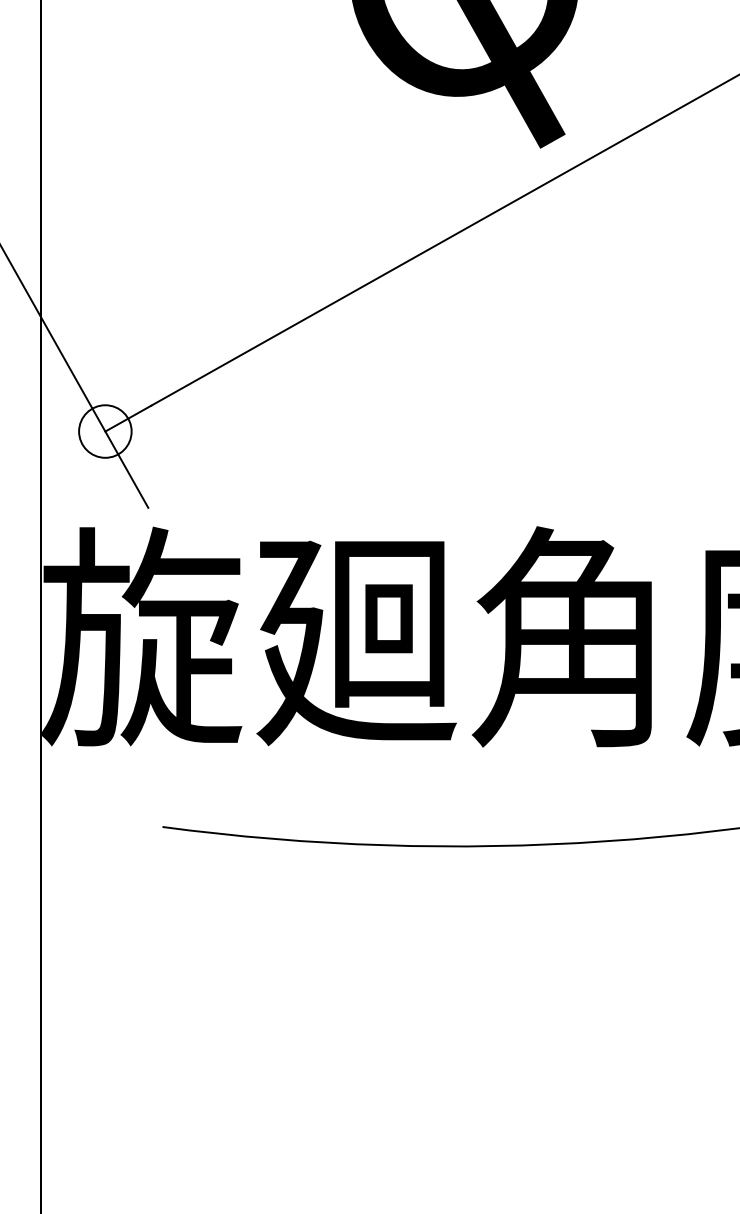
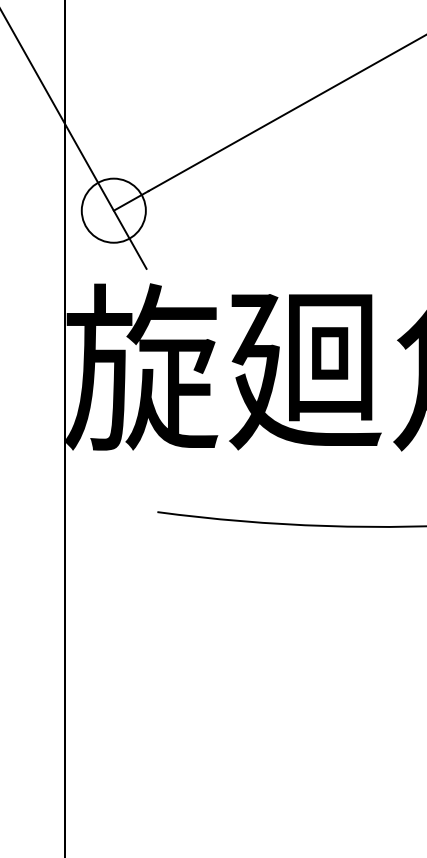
circle: (105, 431) -> (113, 210), size x1.6

